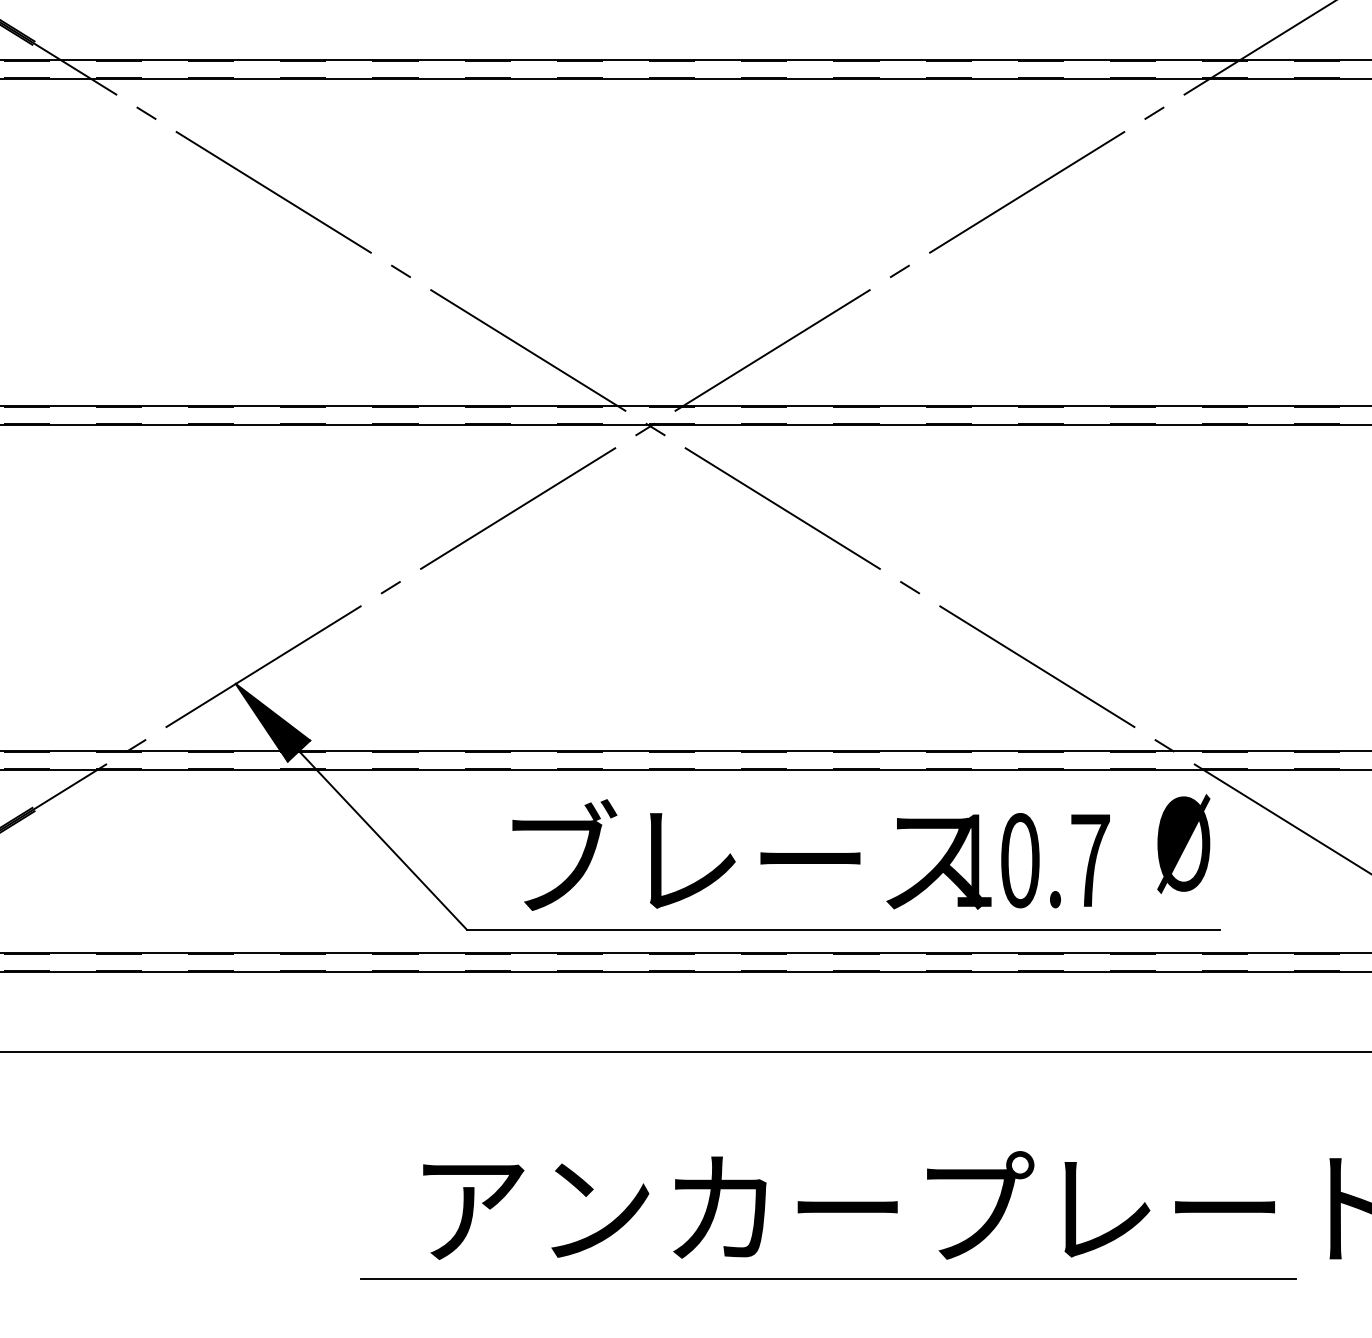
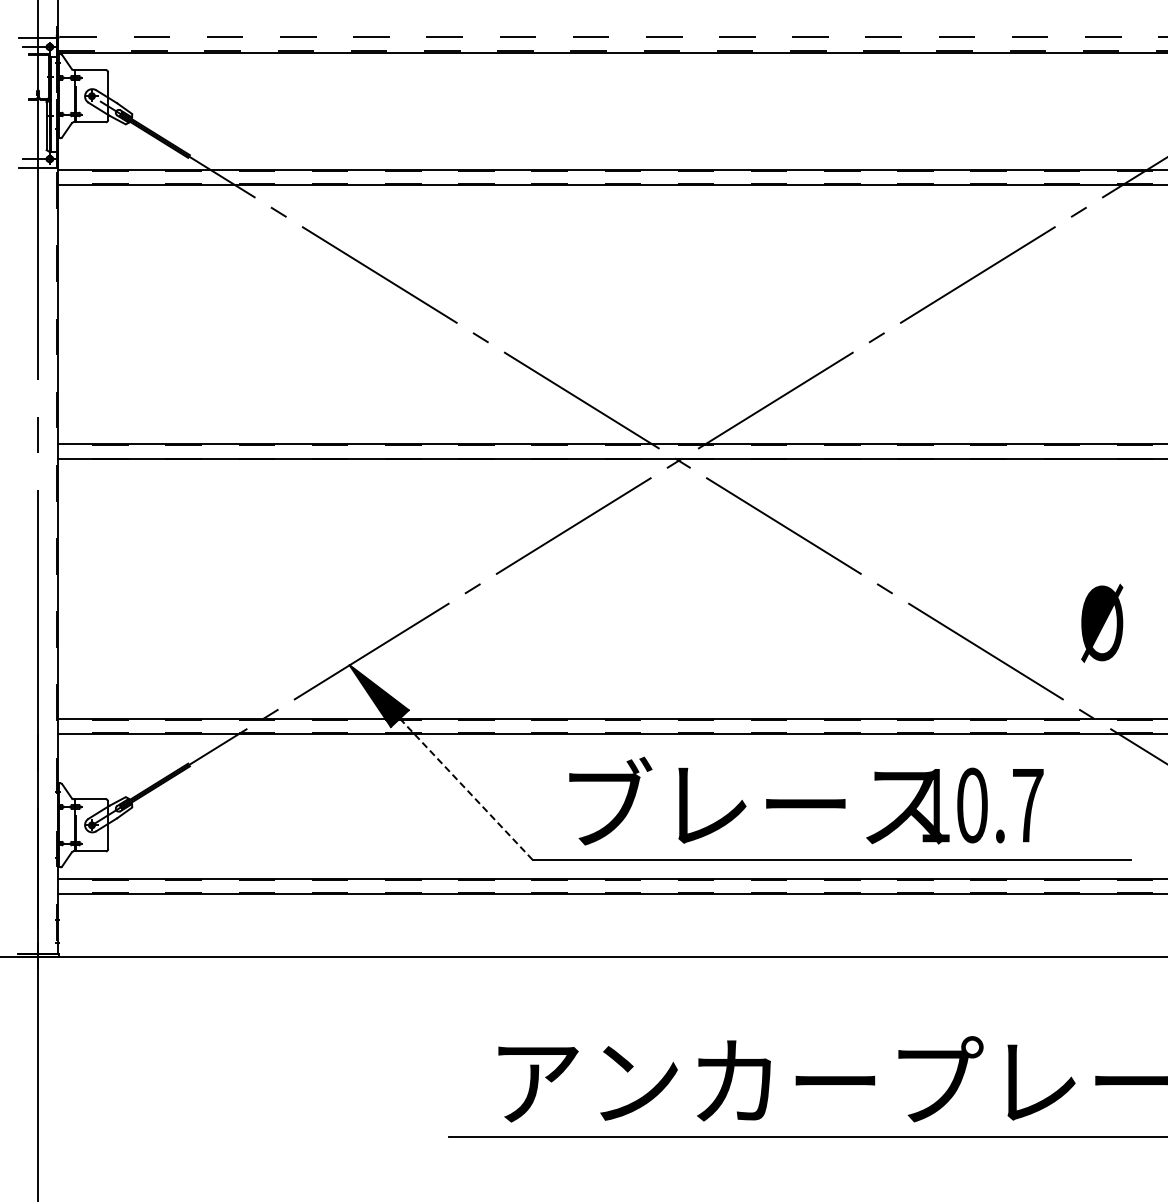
line: (382, 840) -> (466, 789), solid -> dashed
text: (1184, 842) -> (1102, 622), moved

